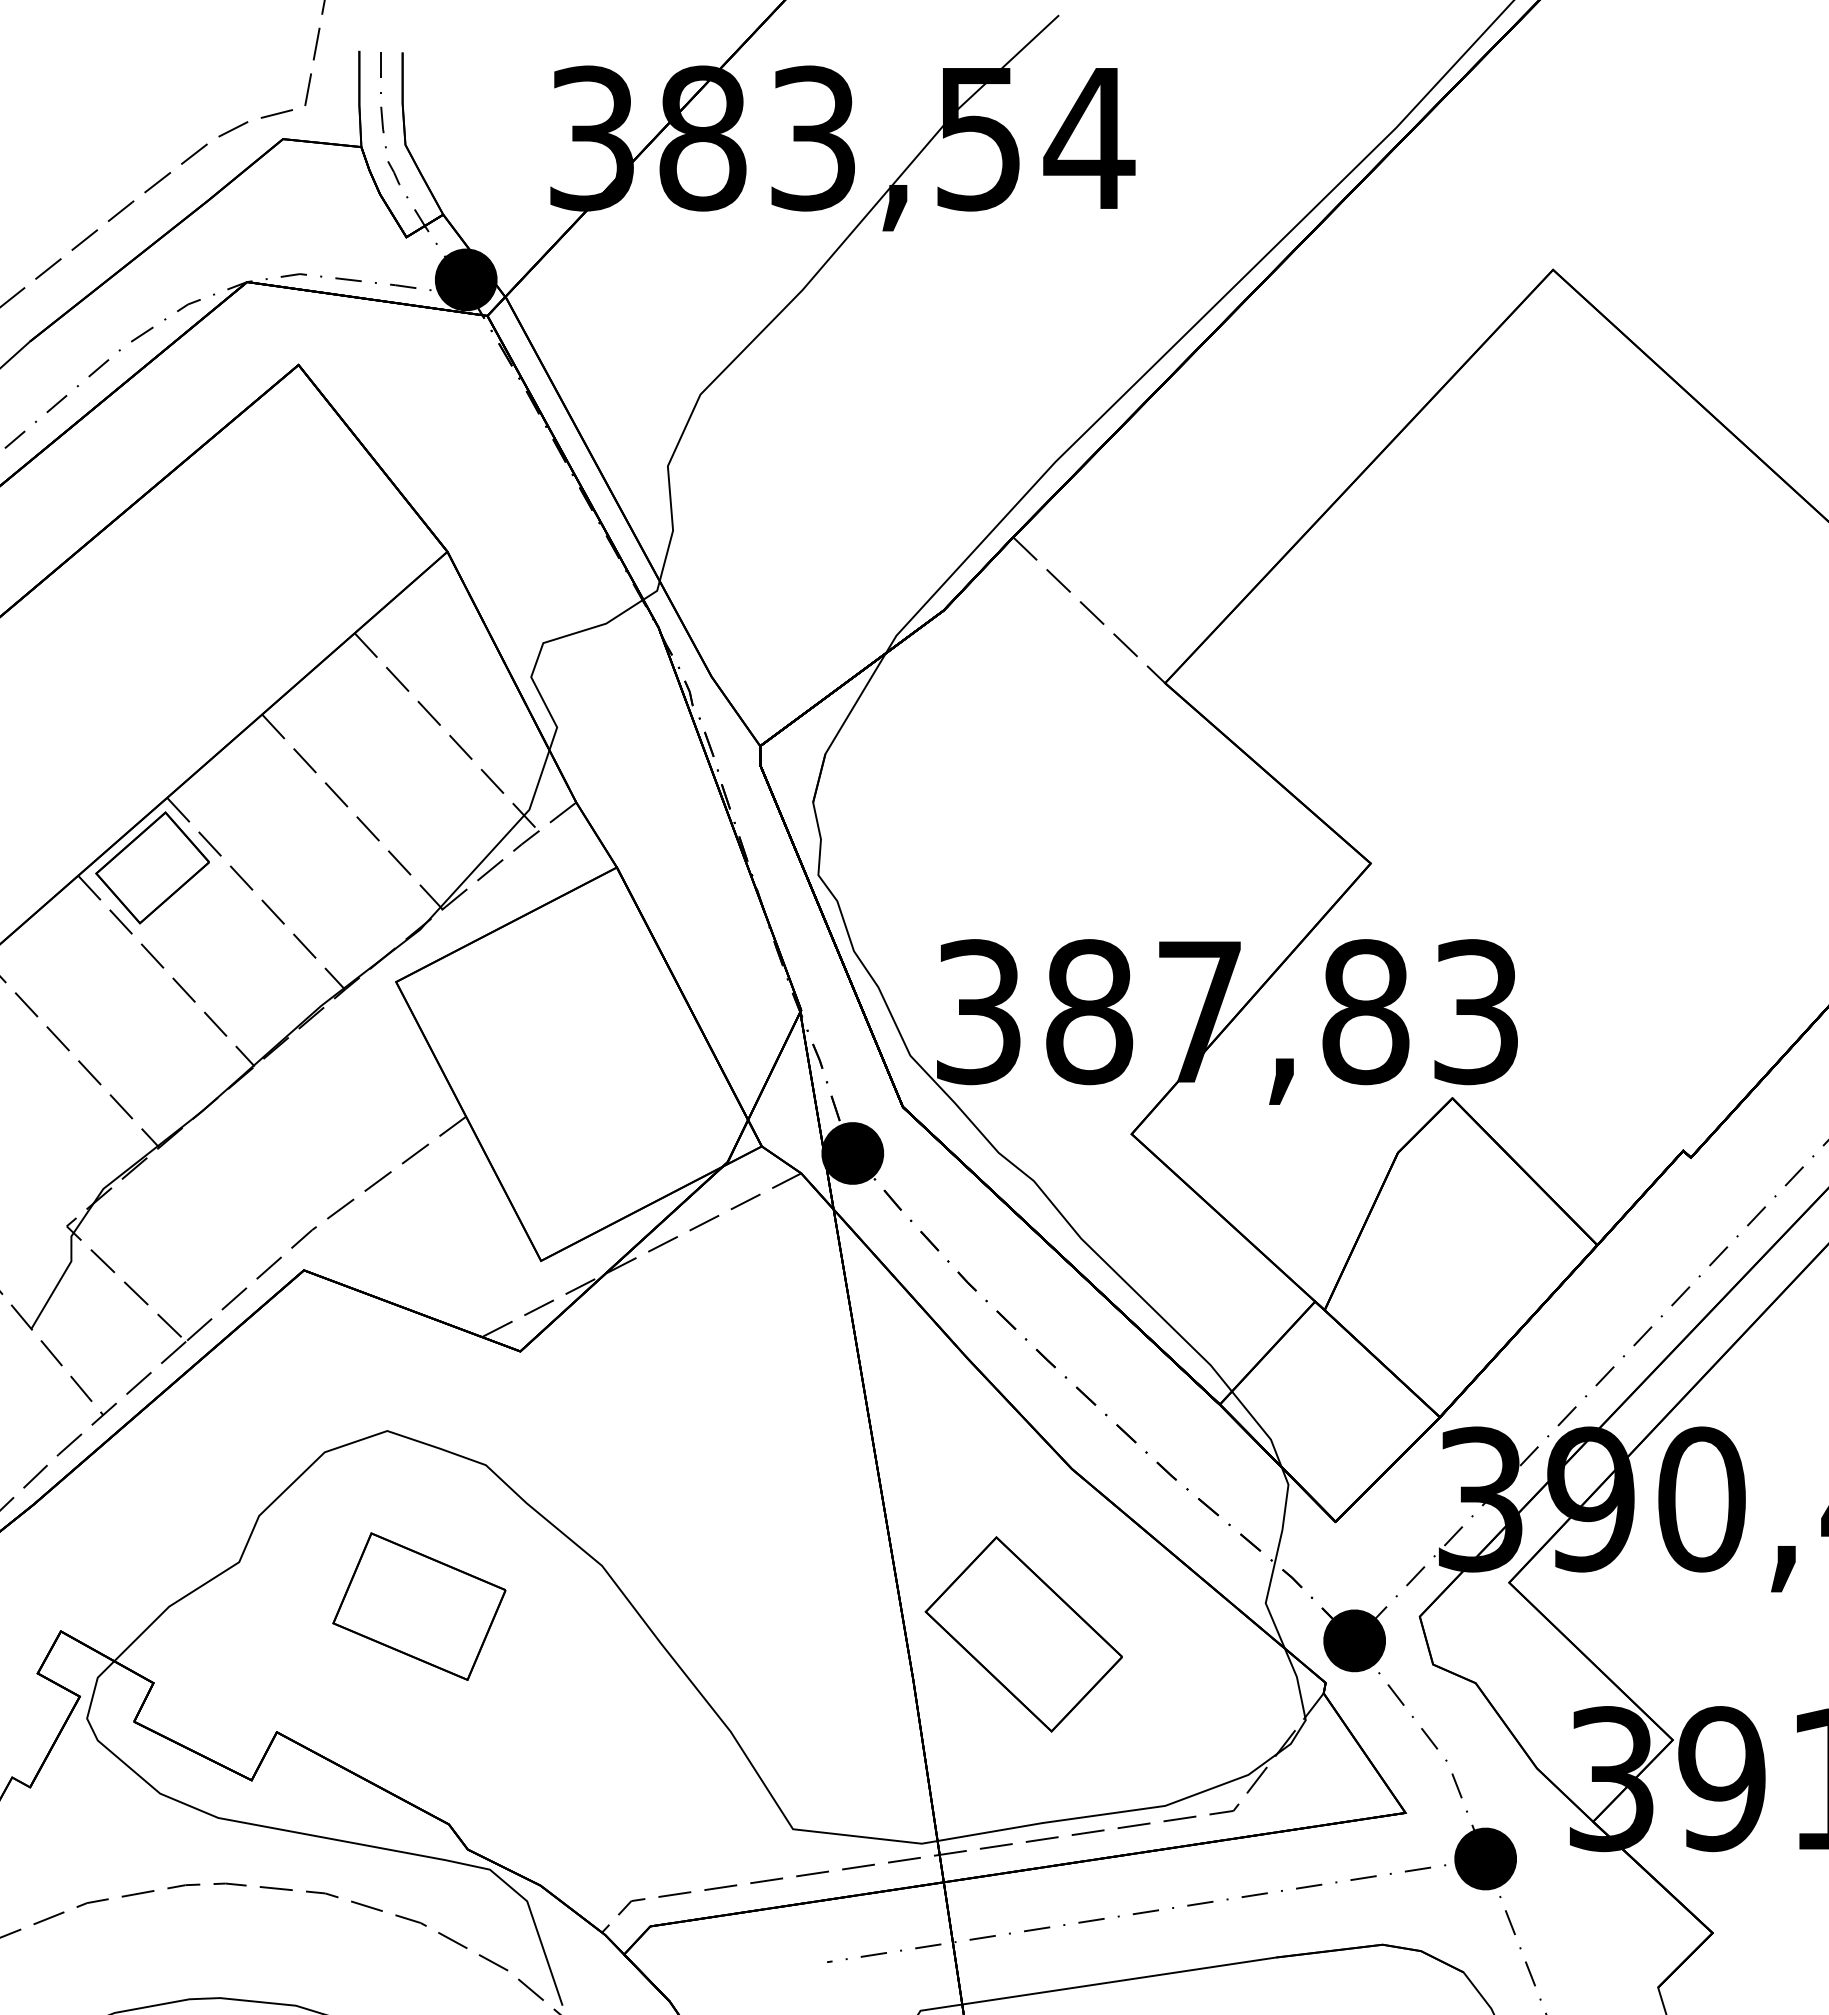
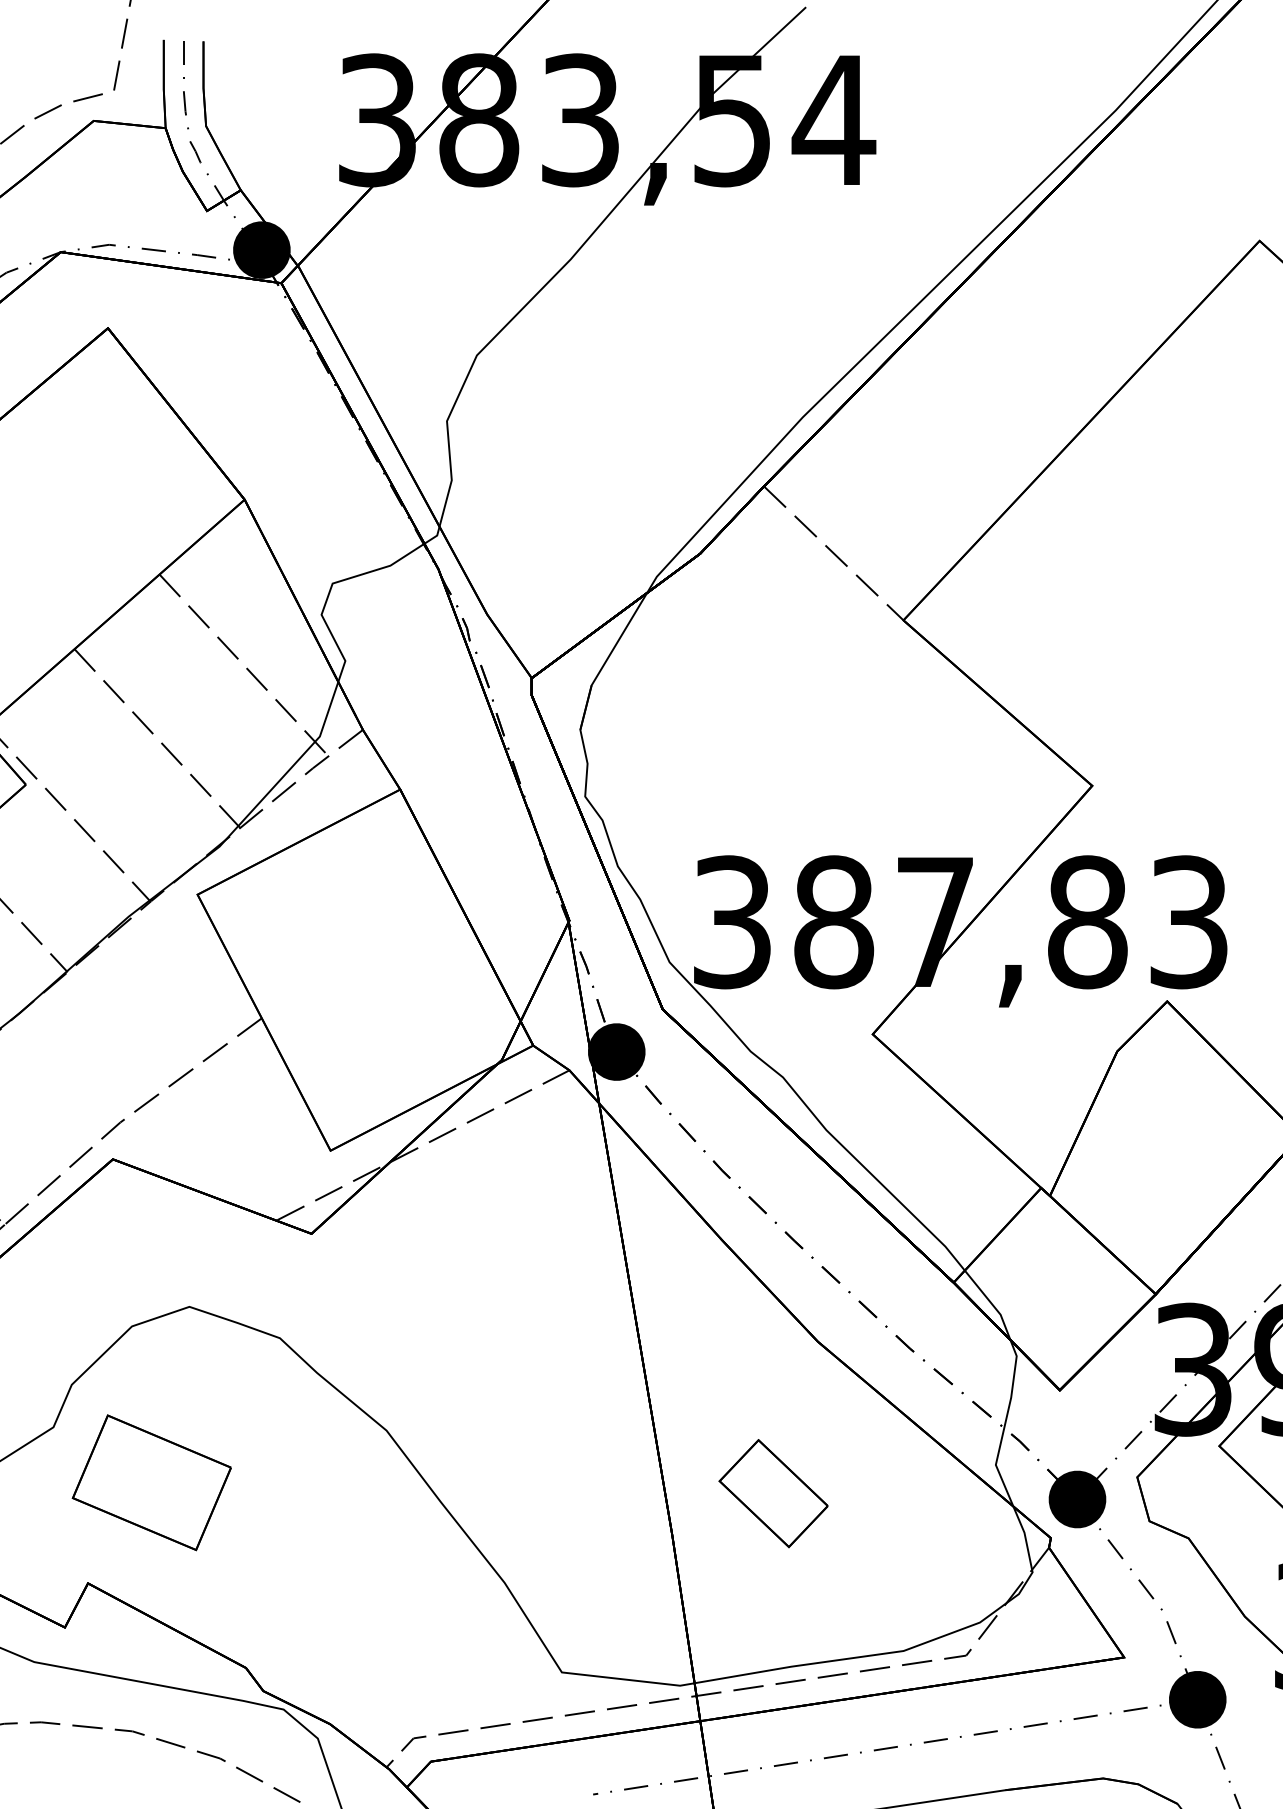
part: (419, 1606) -> (151, 1482), moved
part: (1023, 1634) -> (773, 1493), size x0.6

